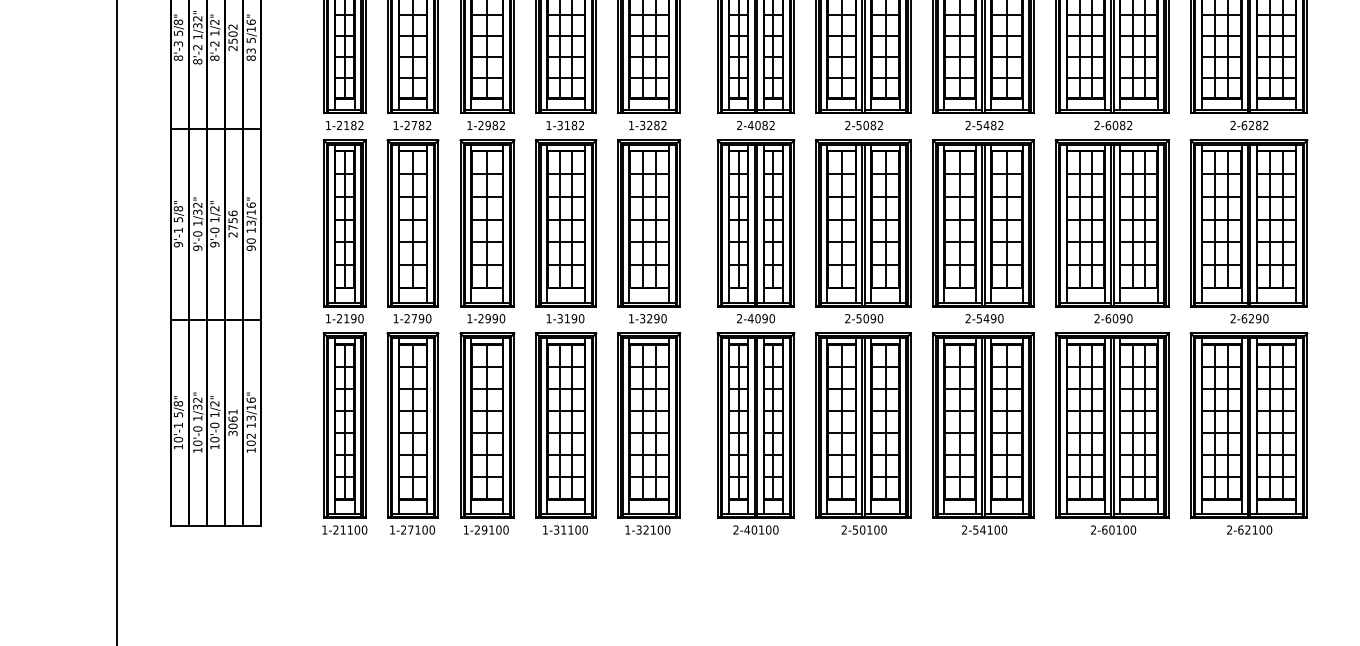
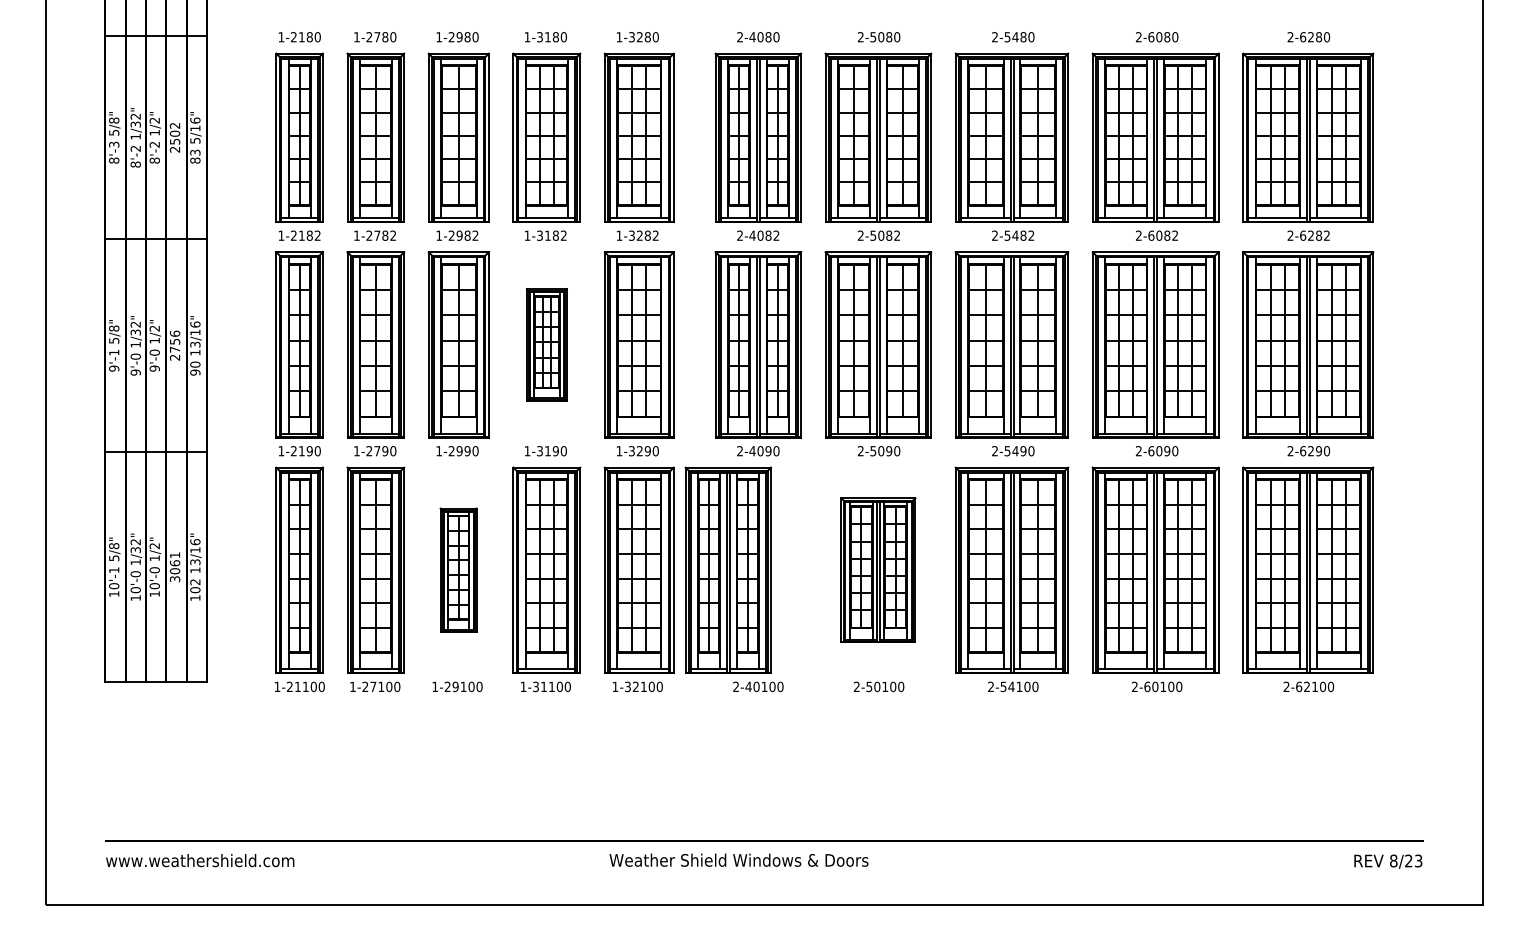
part: (566, 223) -> (546, 344), size x0.6
part: (487, 424) -> (458, 569), size x0.6
part: (756, 424) -> (728, 569), moved
part: (863, 424) -> (878, 569), size x0.7

